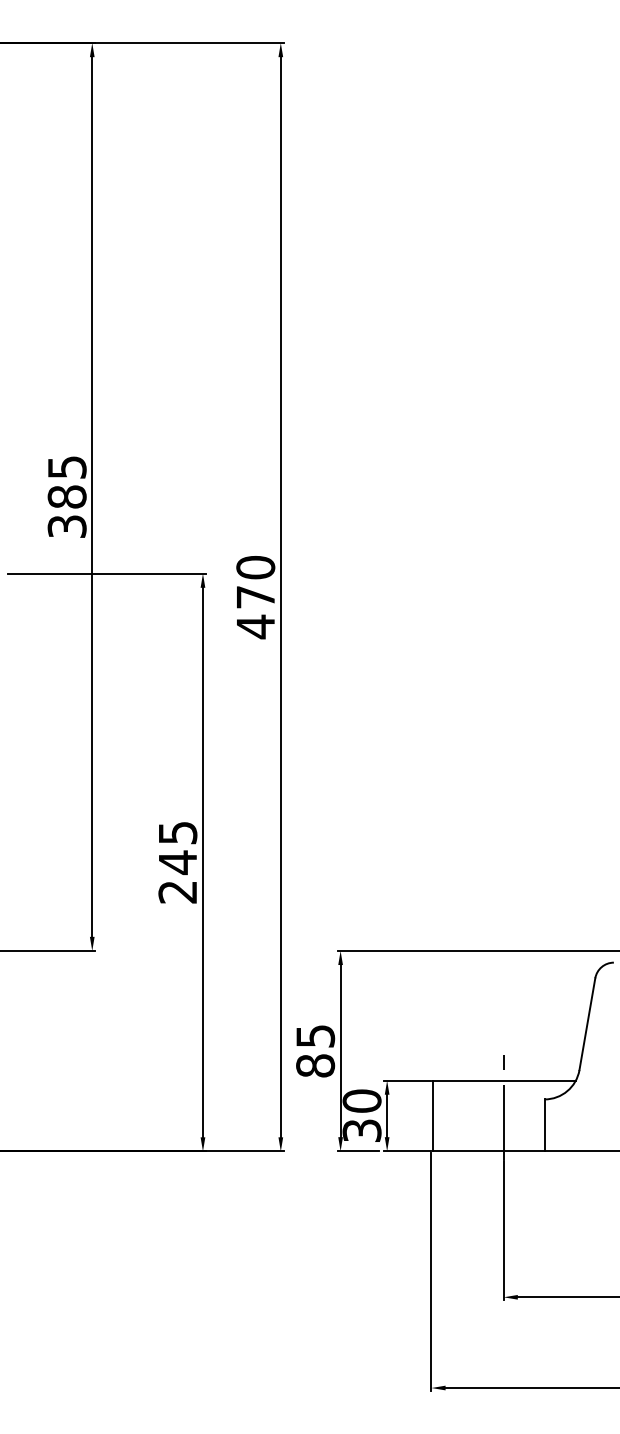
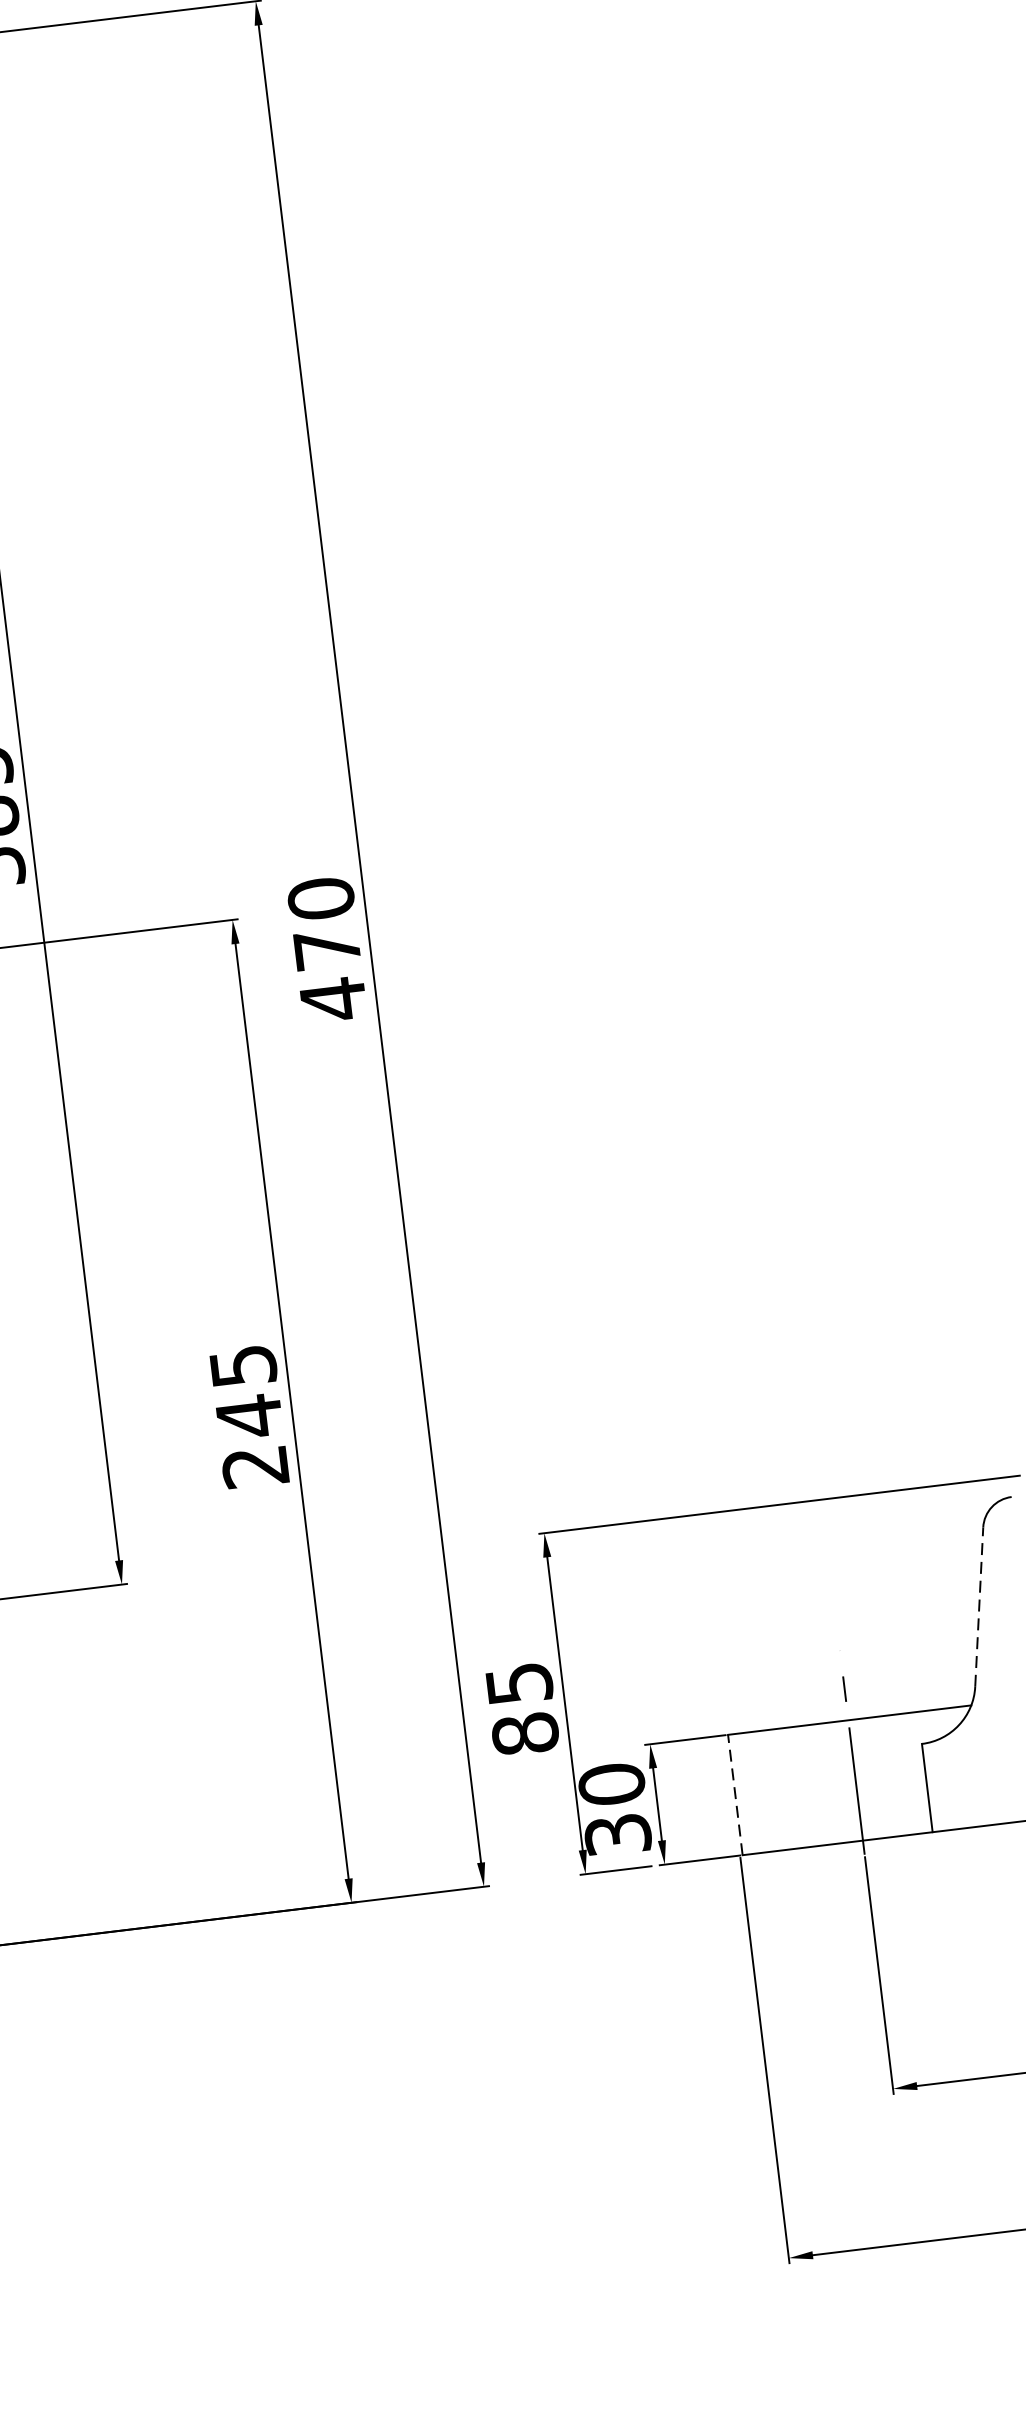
line: (587, 1024) -> (979, 1607), solid -> dashed
line: (432, 1115) -> (734, 1794), solid -> dashed

